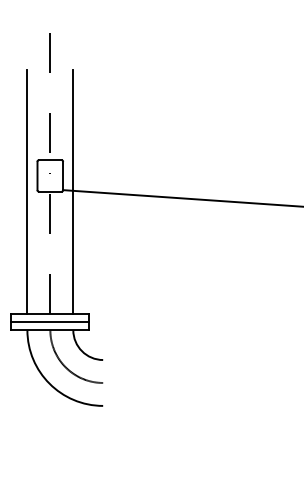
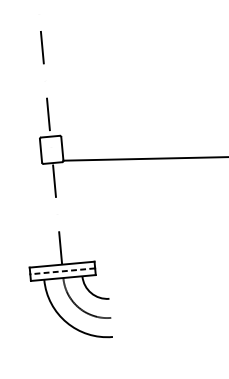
line: (27, 191) -> (33, 164), removed
line: (73, 191) -> (72, 161), removed
line: (49, 322) -> (62, 271), solid -> dashed

